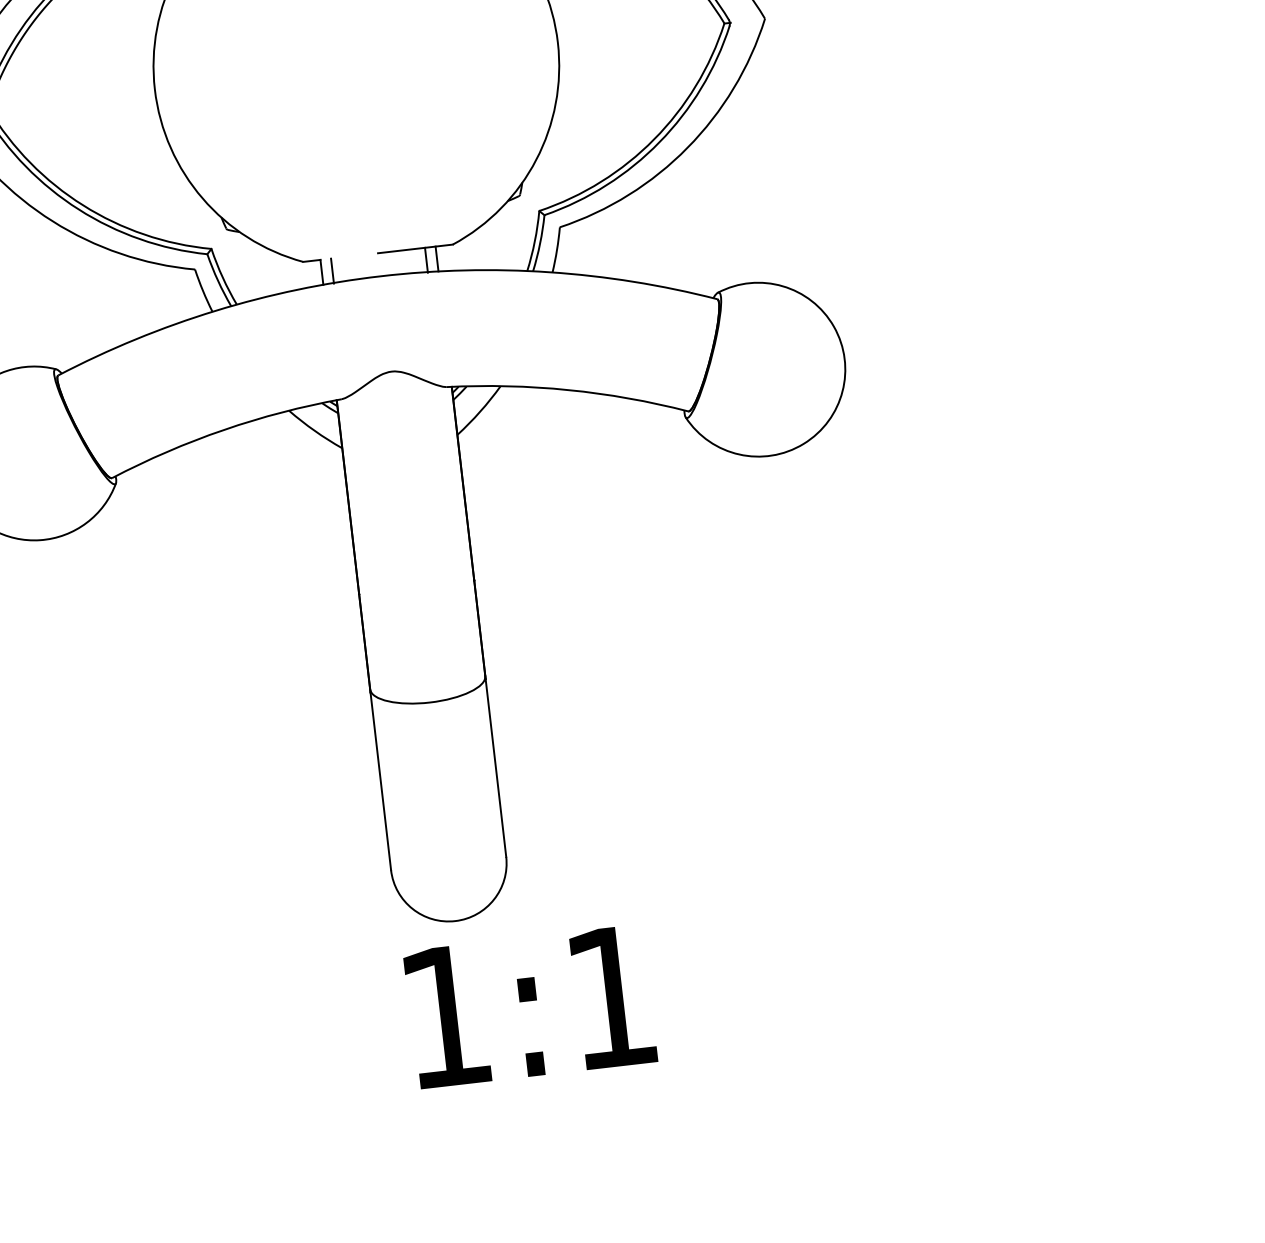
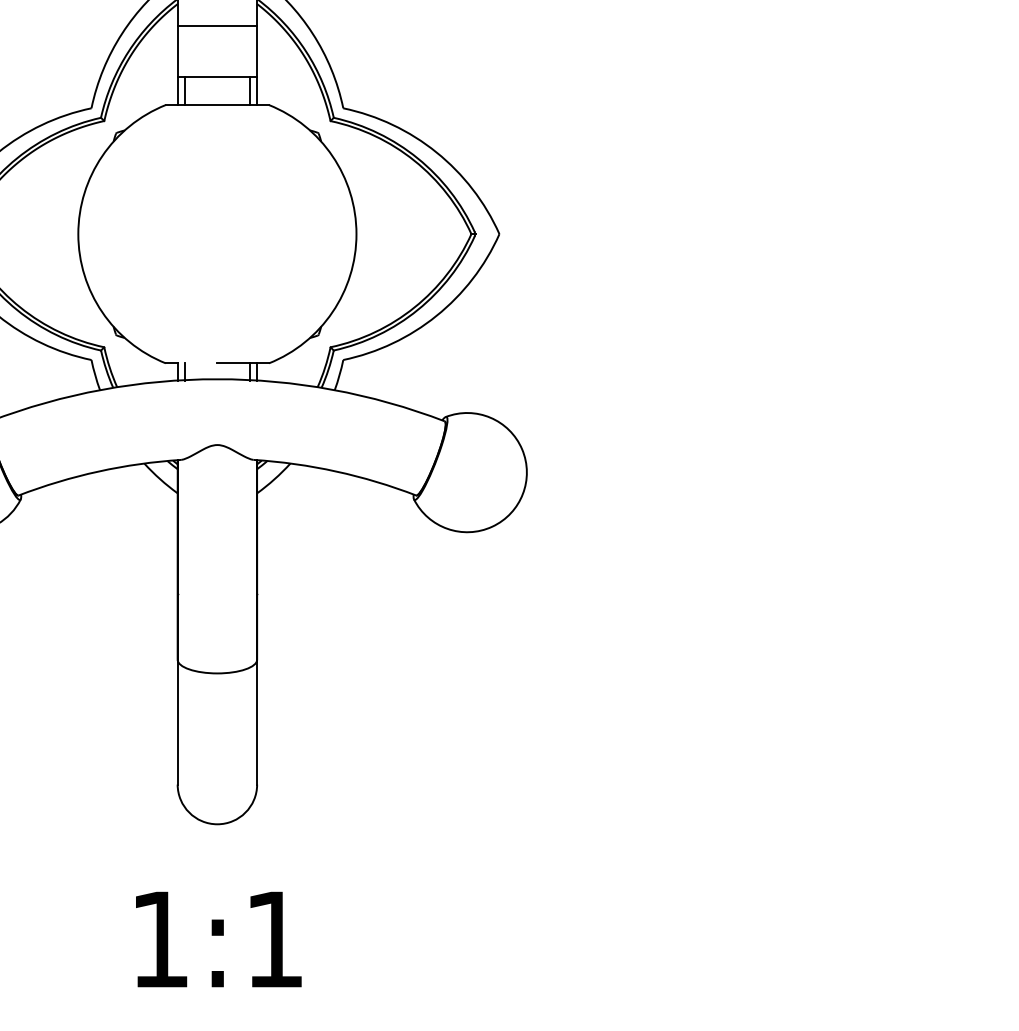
text: (529, 1006) -> (218, 939), moved

